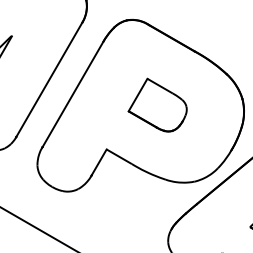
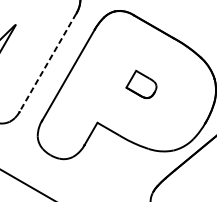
line: (49, 80) -> (48, 63), solid -> dashed
part: (157, 104) -> (141, 83), size x0.6

